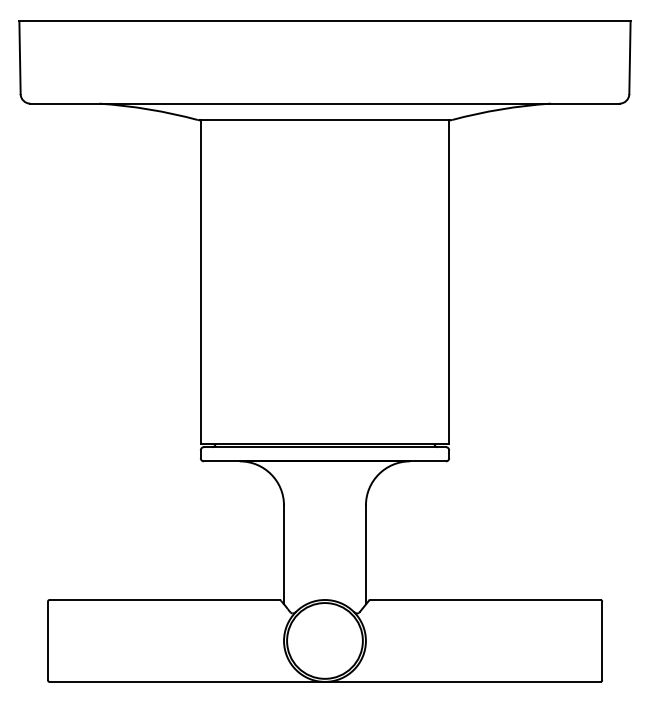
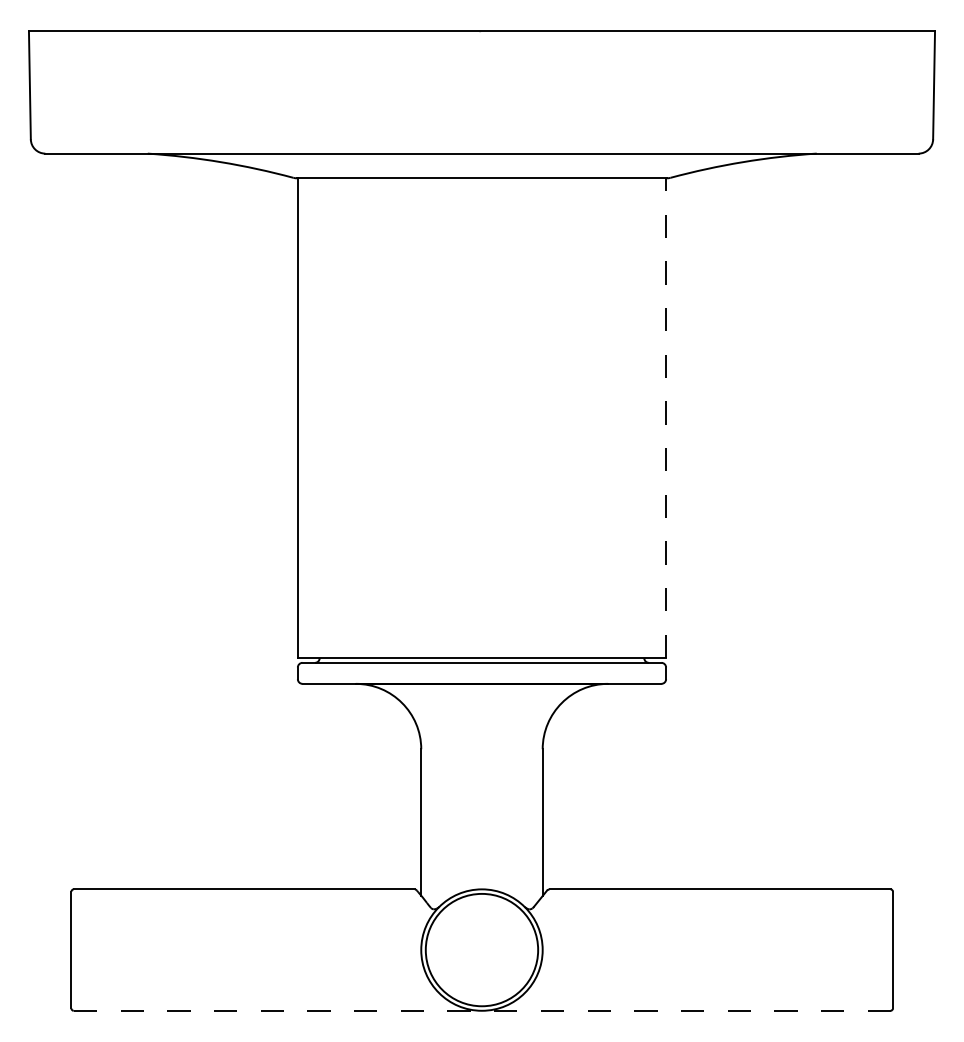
line: (449, 282) -> (666, 418), solid -> dashed
line: (325, 681) -> (482, 1010), solid -> dashed

